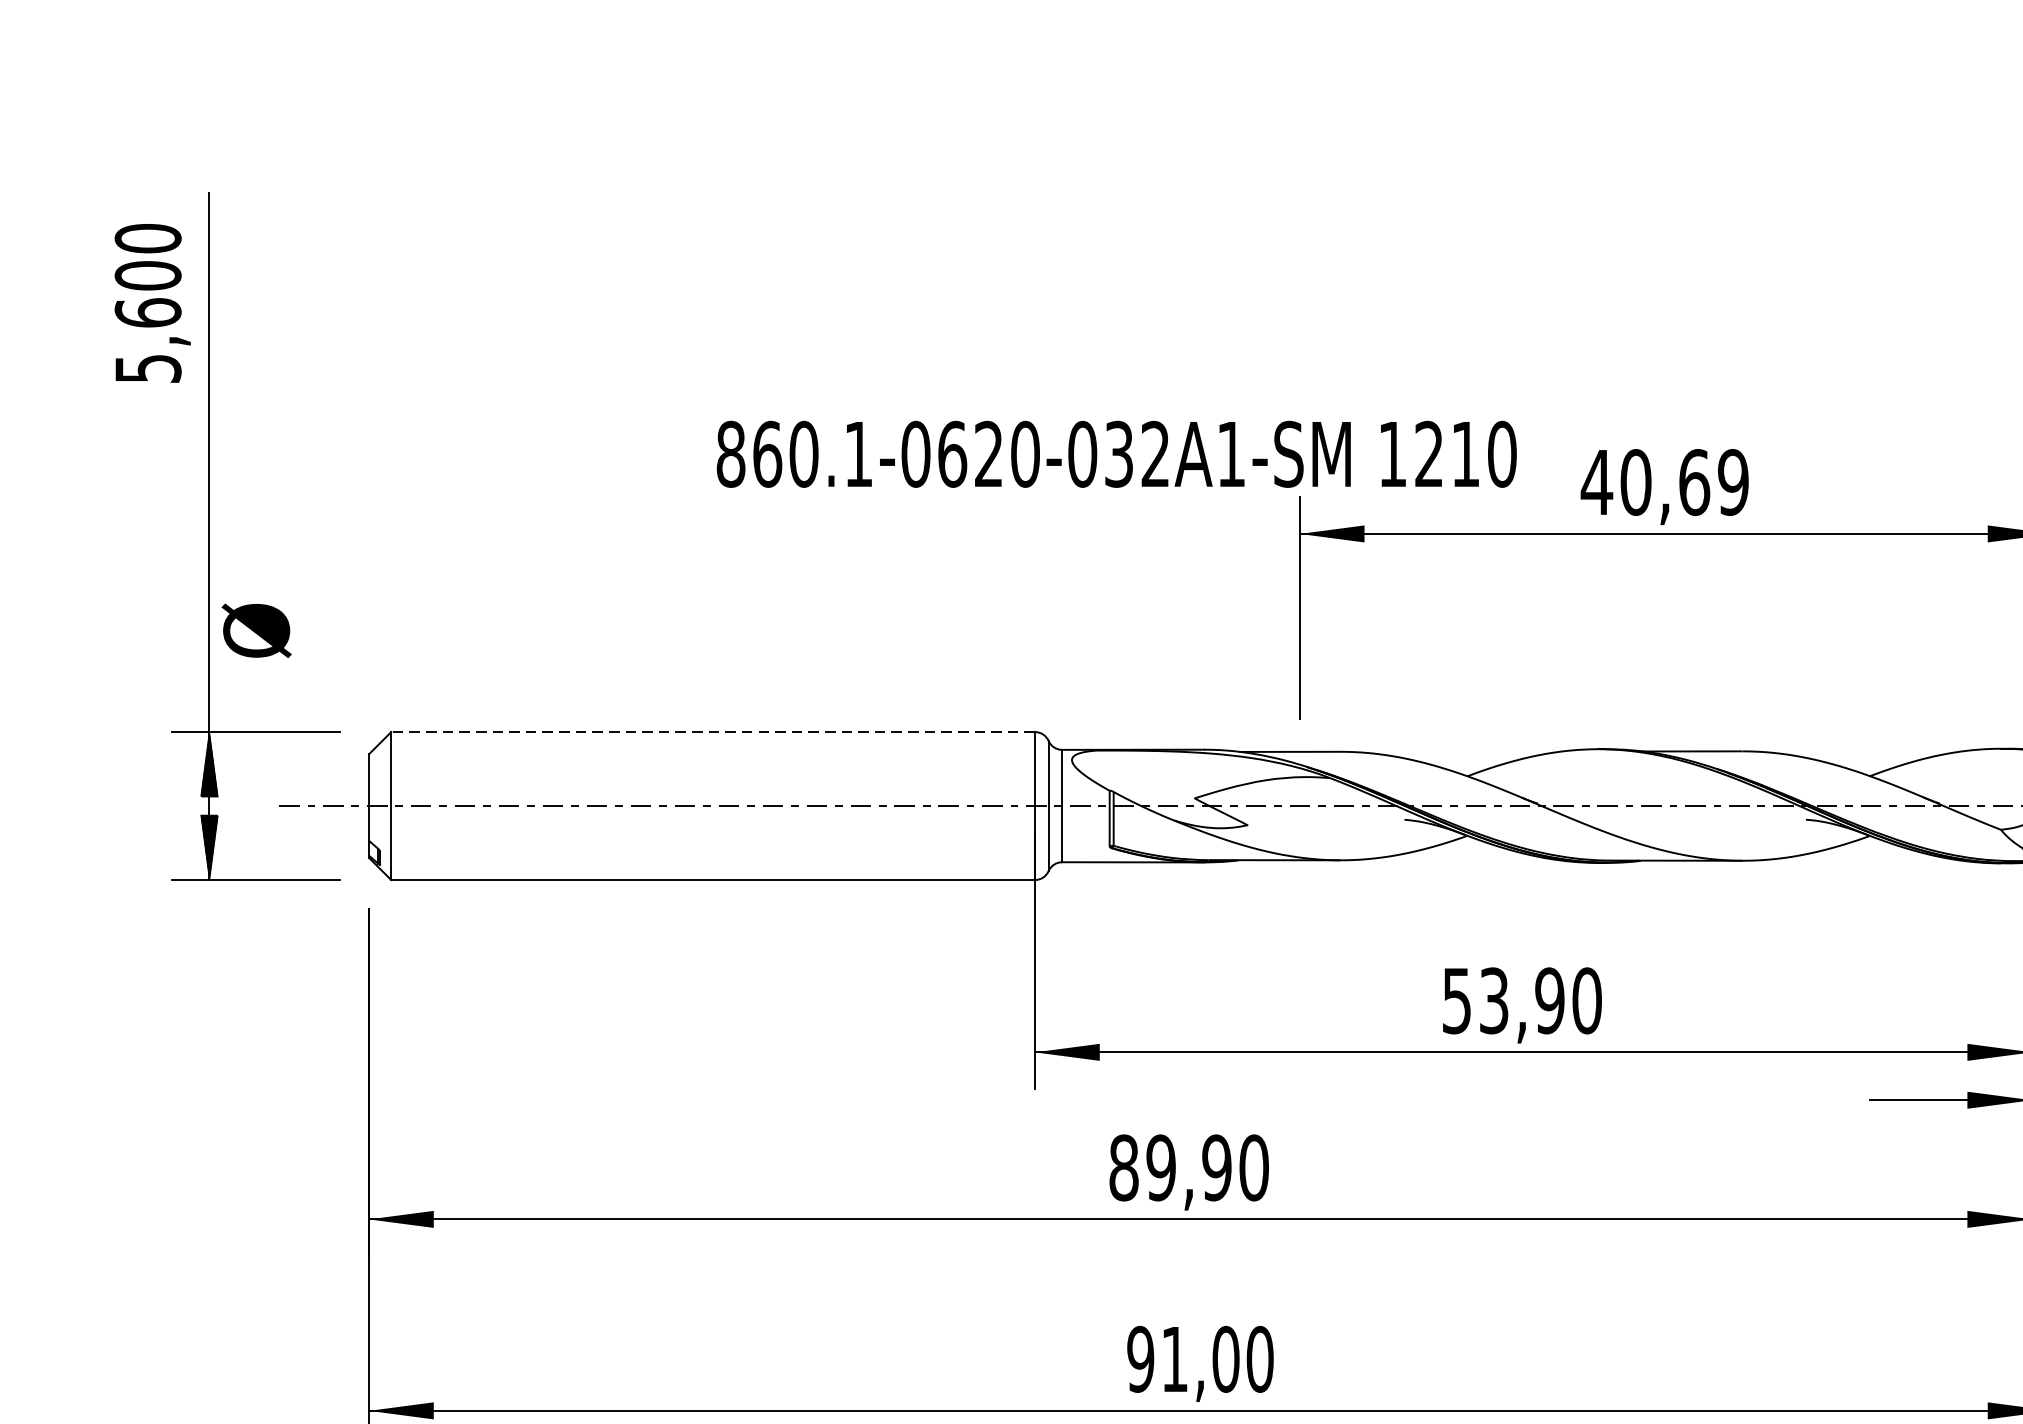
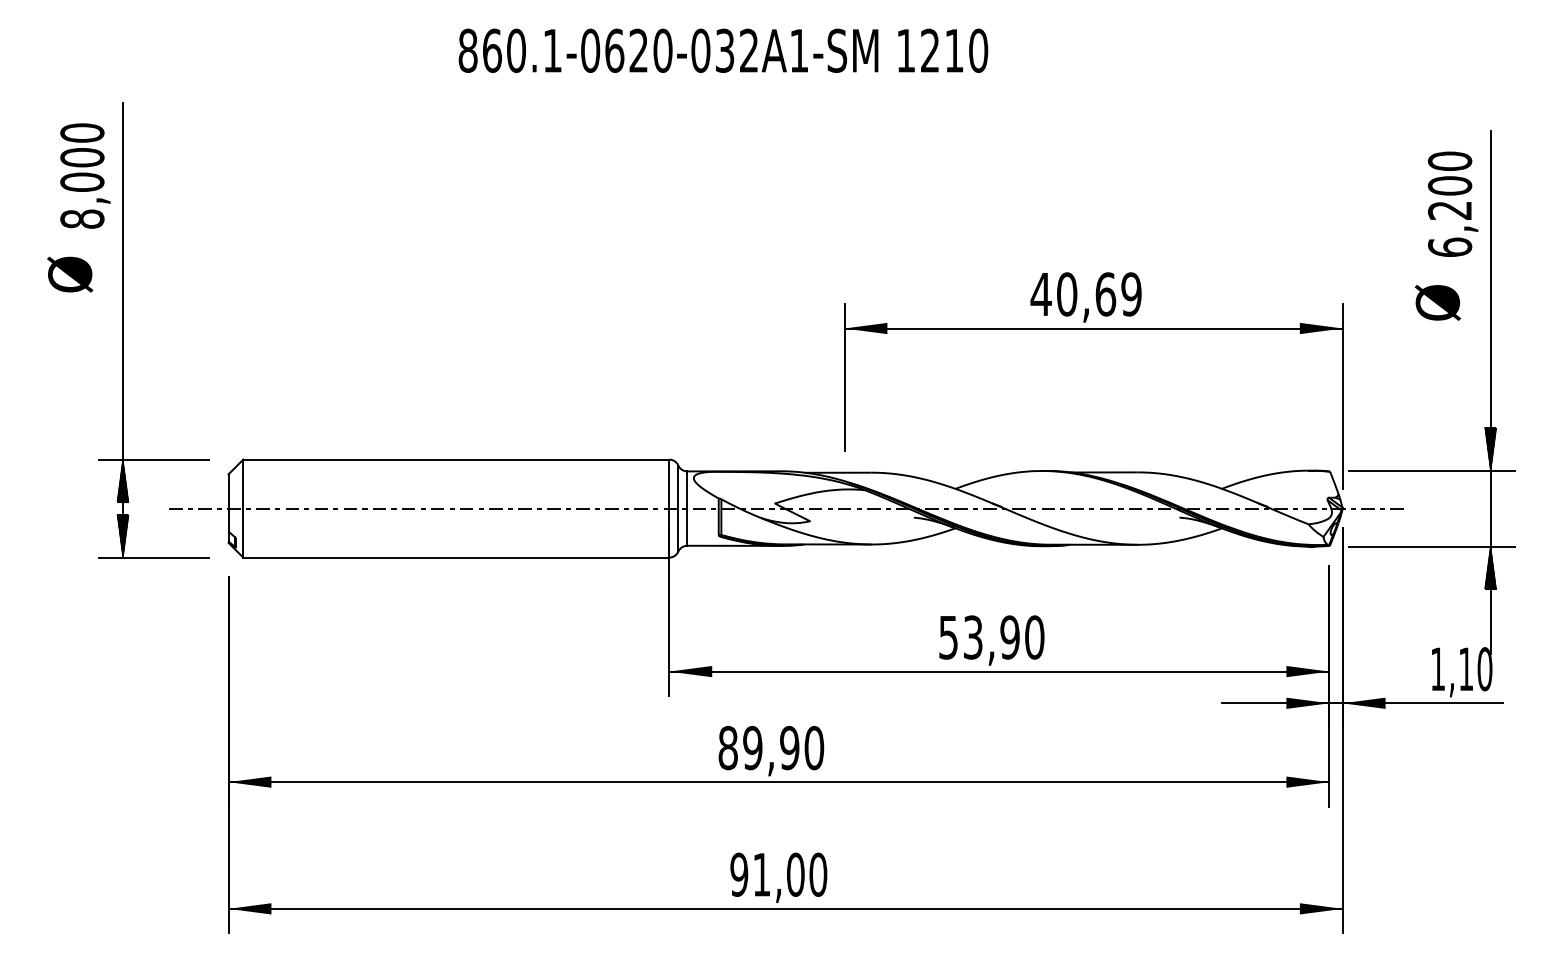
text: (148, 340) -> (82, 200), 5,600 -> 8,000
text: (1116, 453) -> (723, 50), moved
text: (257, 630) -> (70, 274), moved
line: (711, 731) -> (455, 459), dashed -> solid

